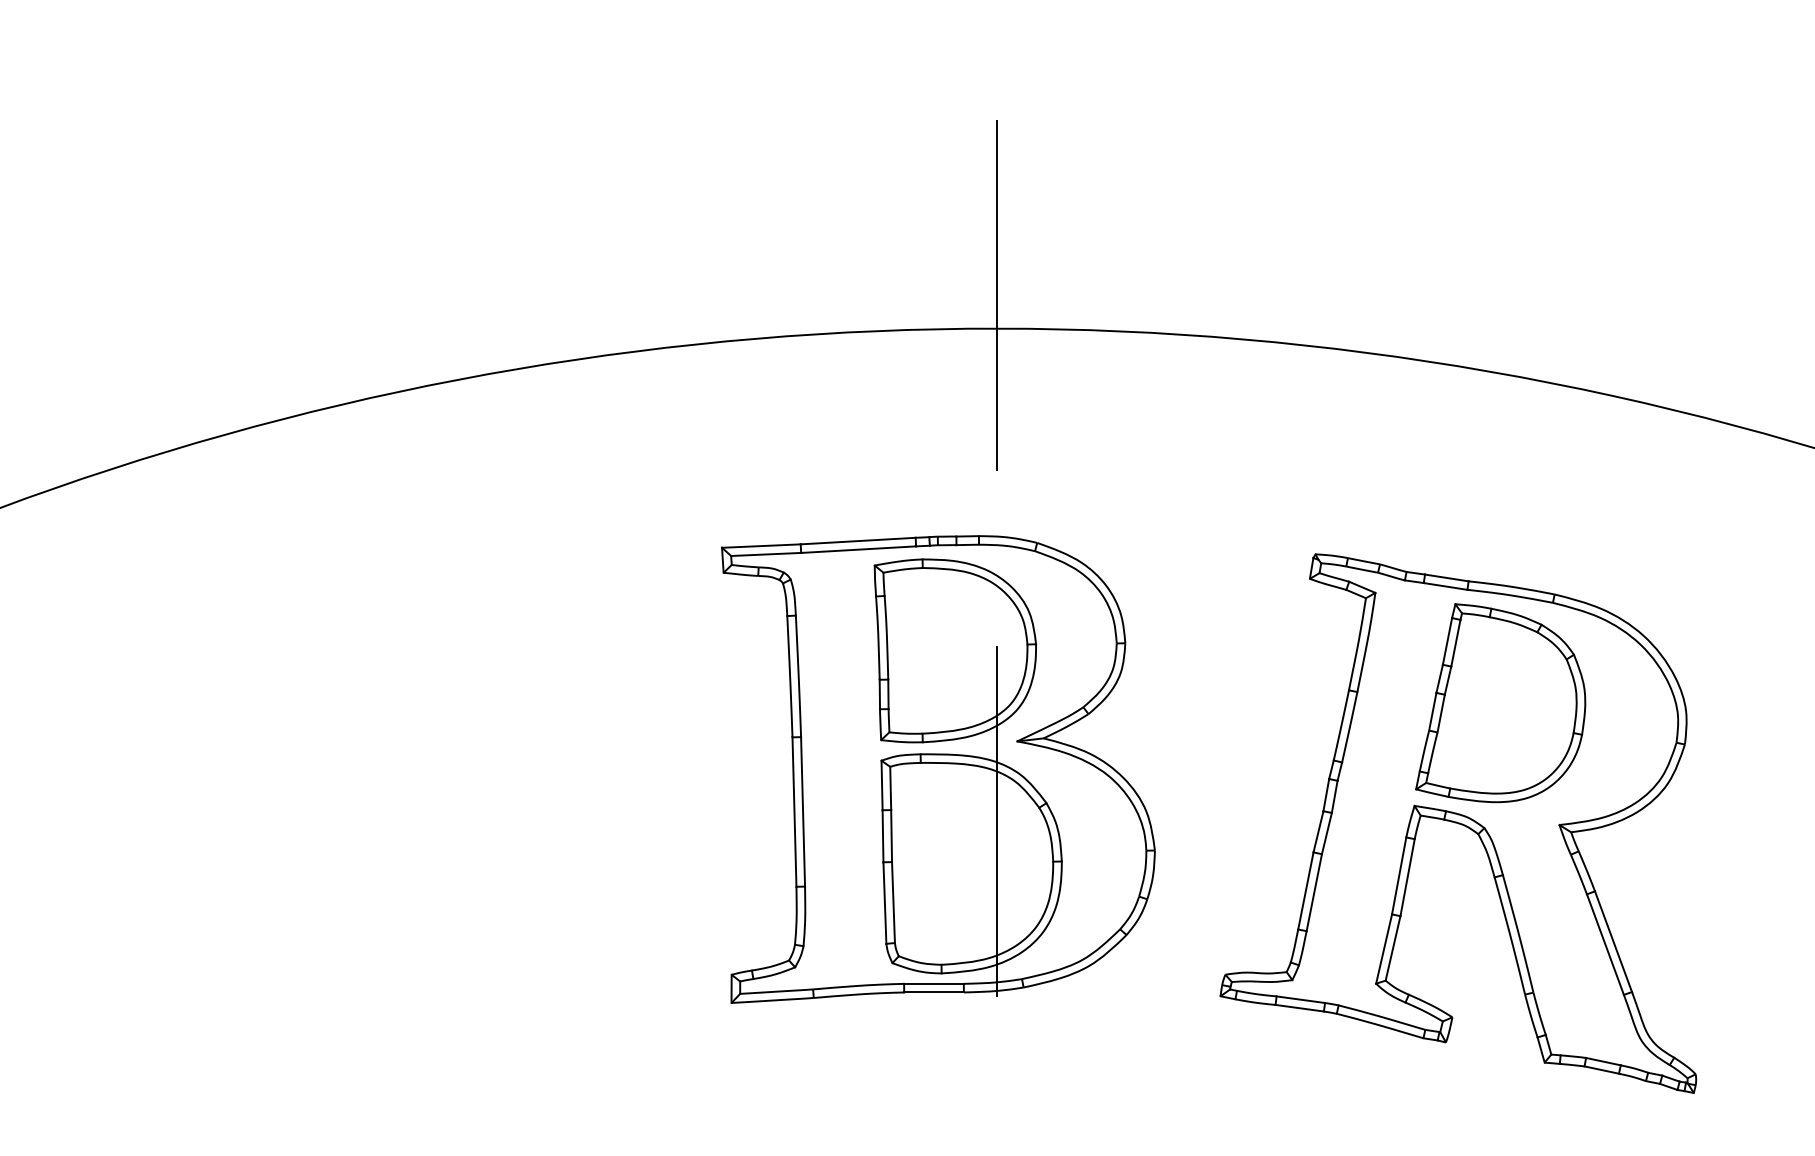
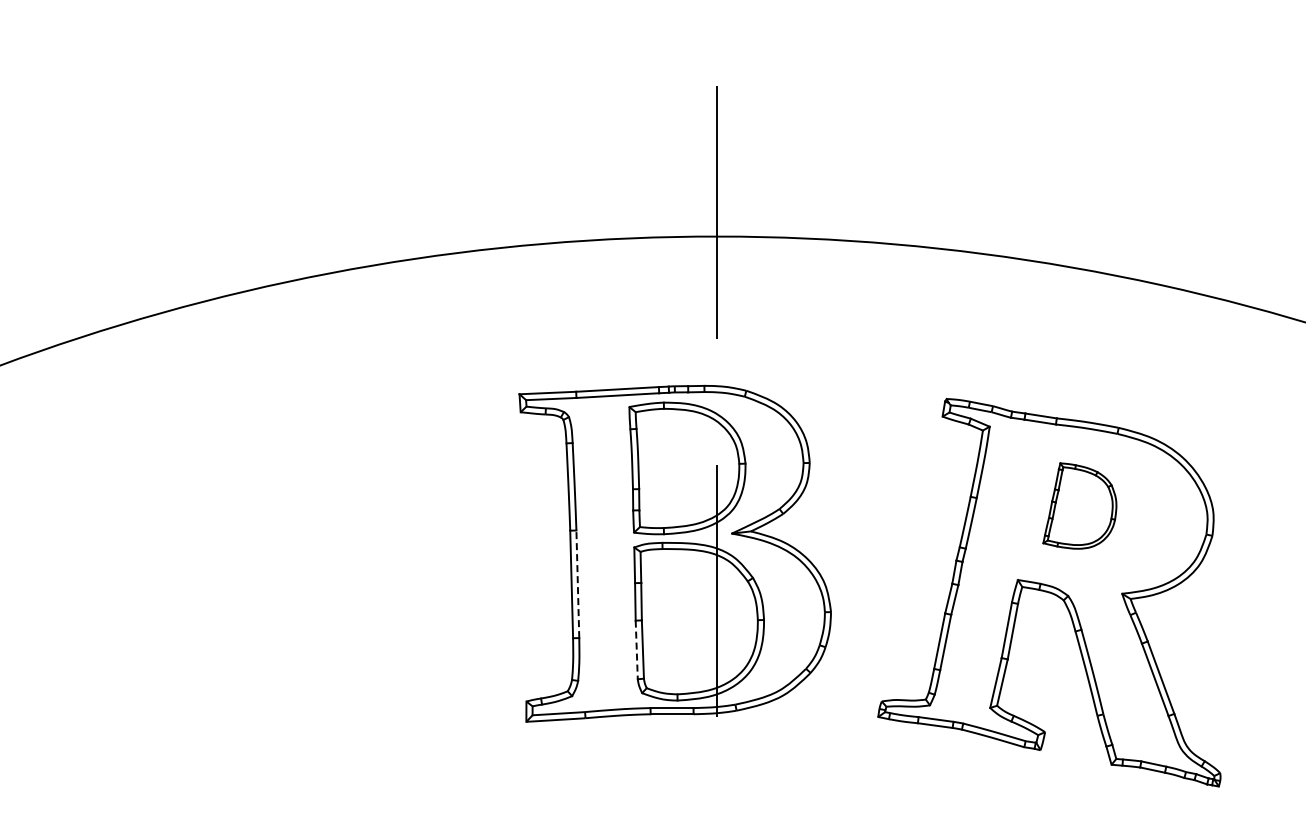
part: (1500, 702) -> (1079, 505), size x0.6
line: (802, 812) -> (577, 584), solid -> dashed
line: (884, 903) -> (636, 650), solid -> dashed

